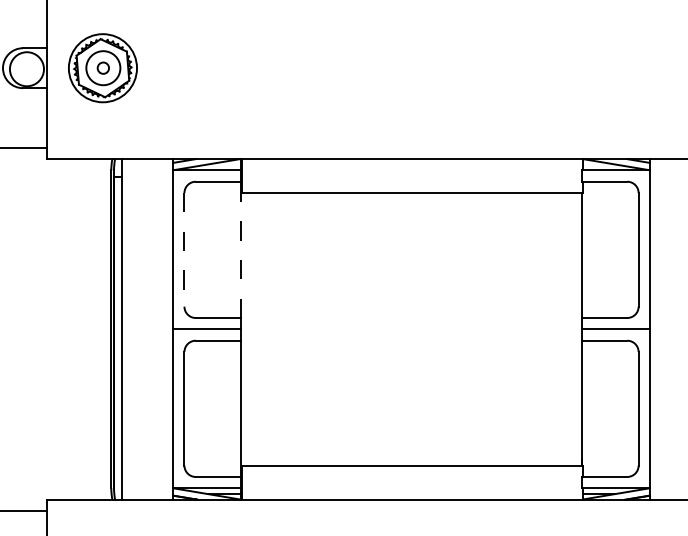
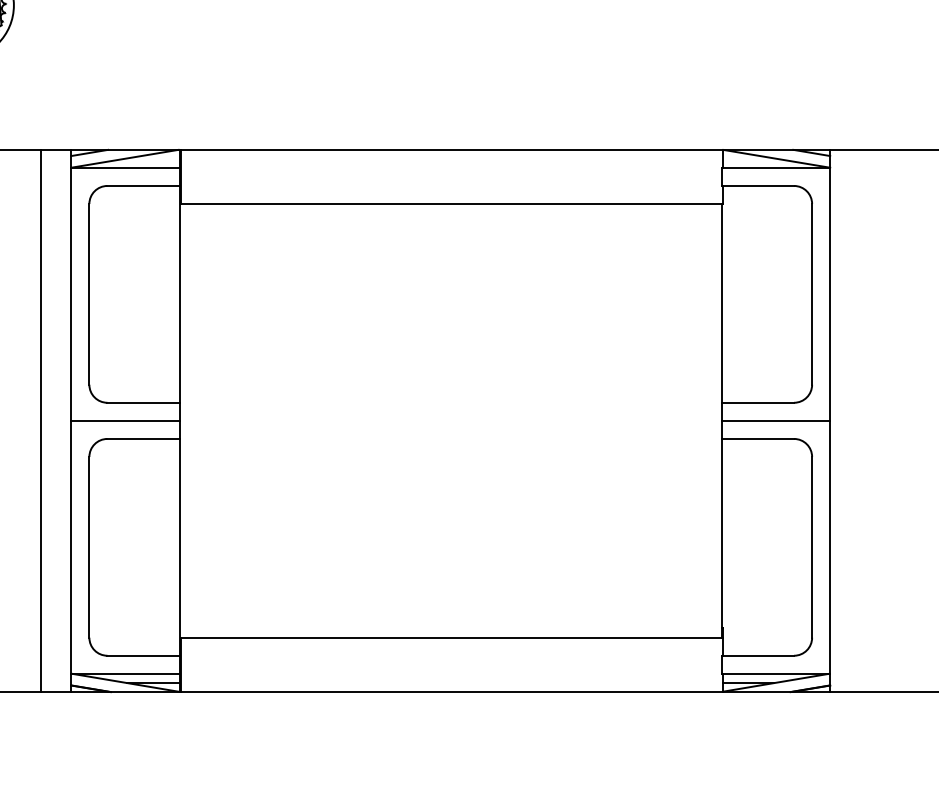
line: (184, 249) -> (89, 293), dashed -> solid
line: (241, 249) -> (180, 293), dashed -> solid
line: (154, 329) -> (41, 421), added

